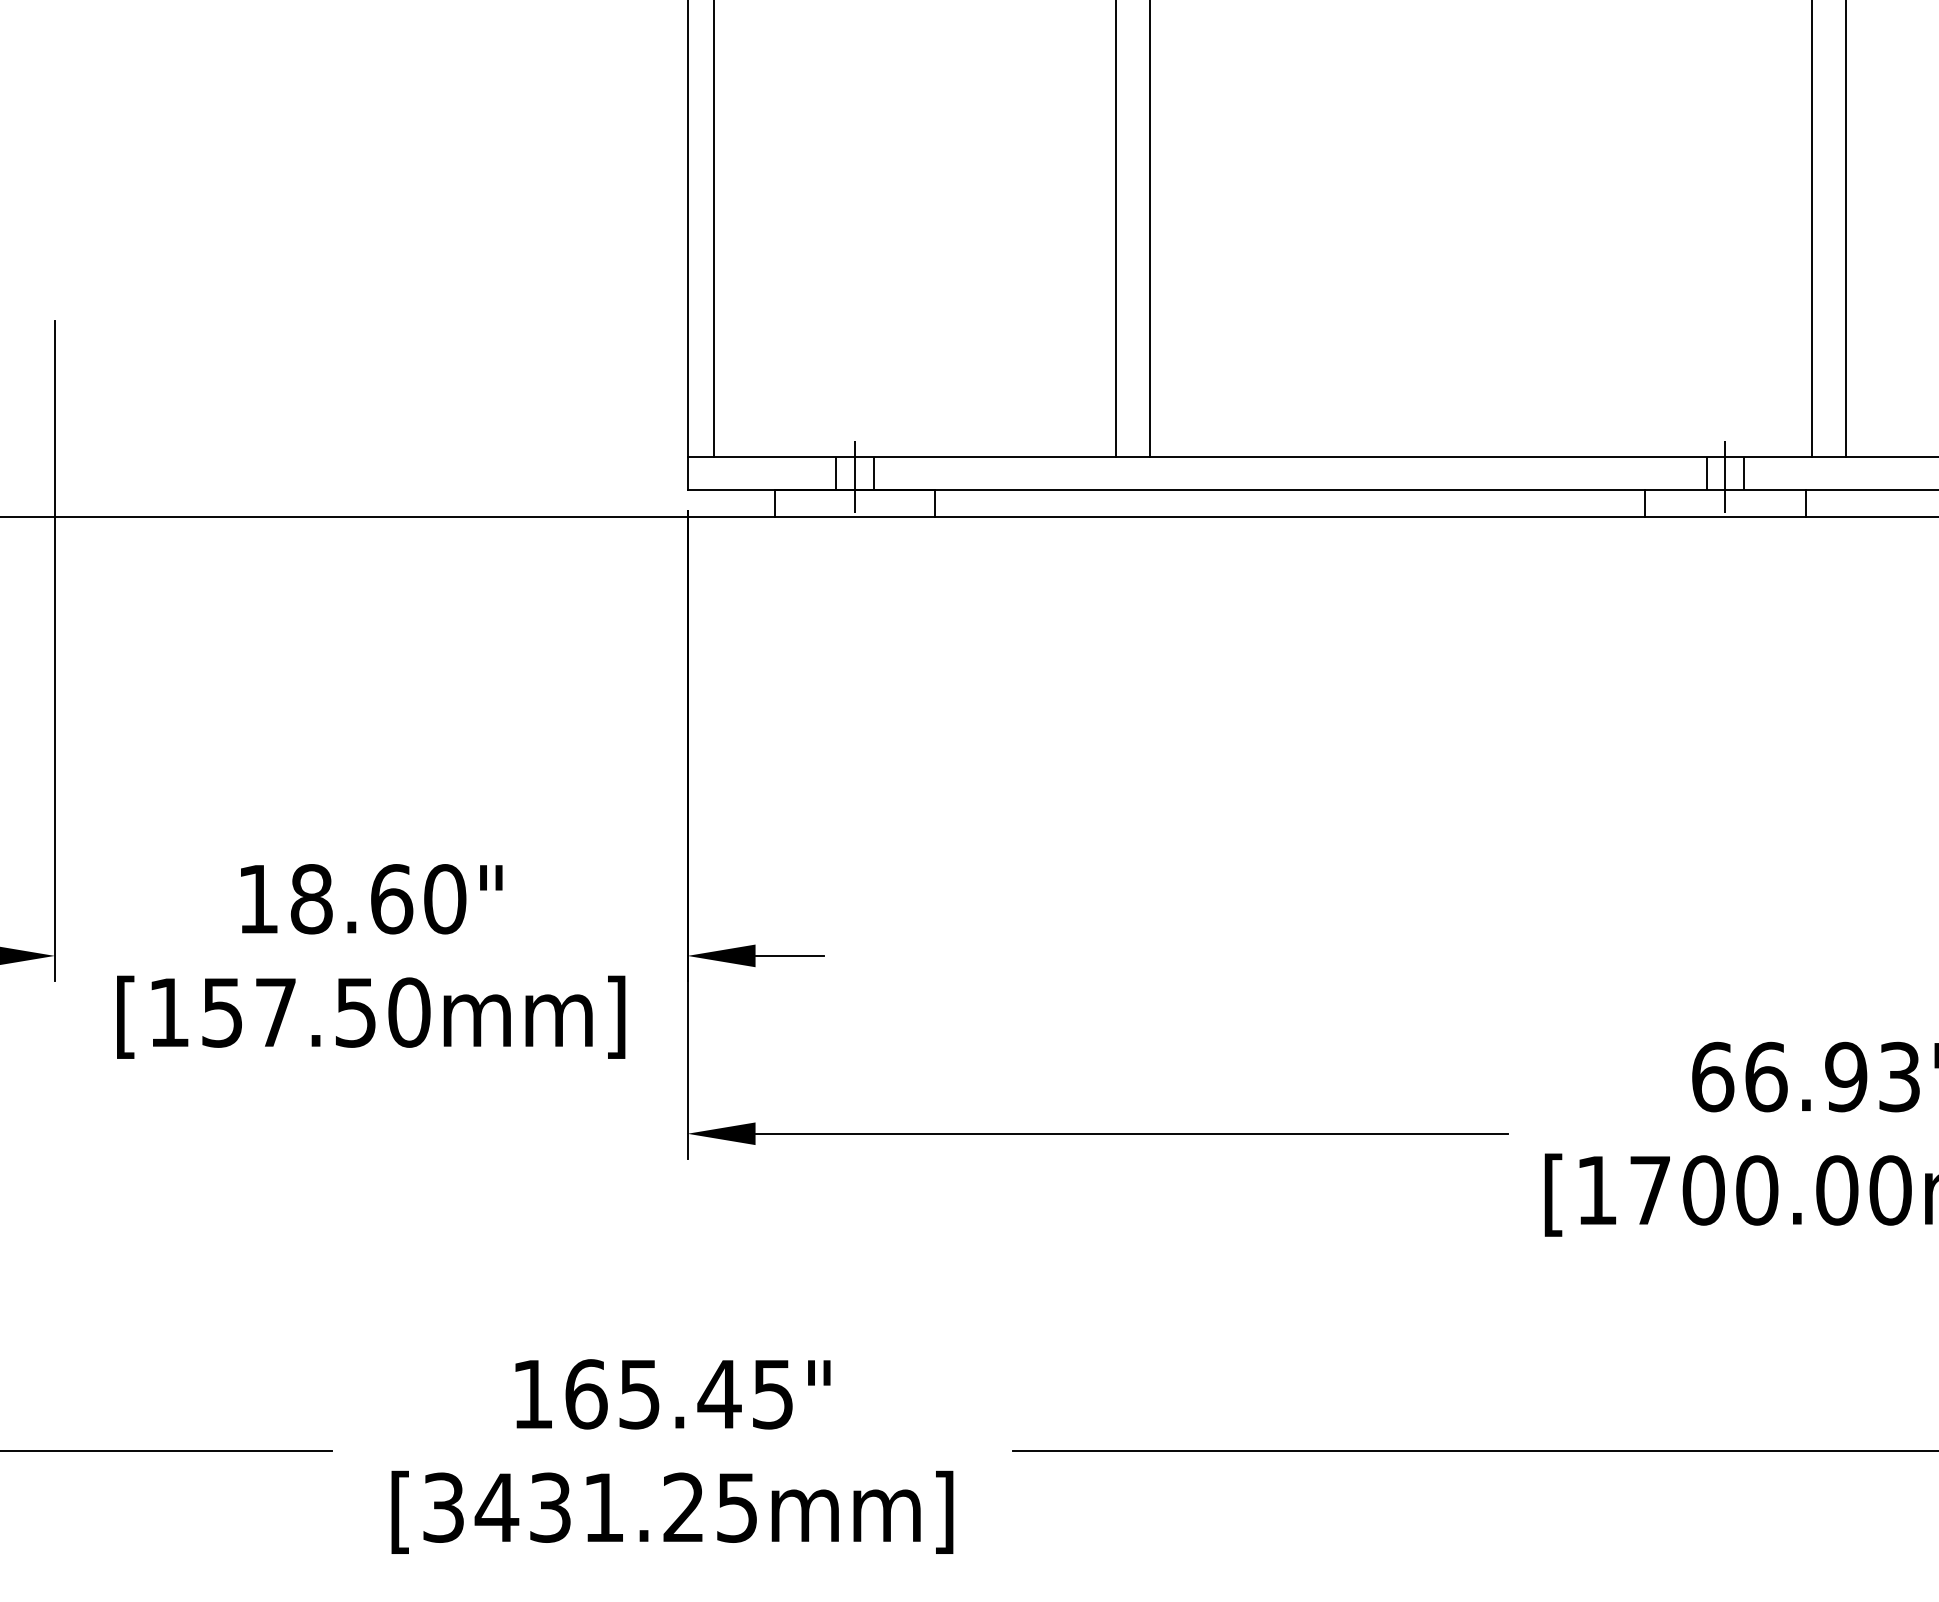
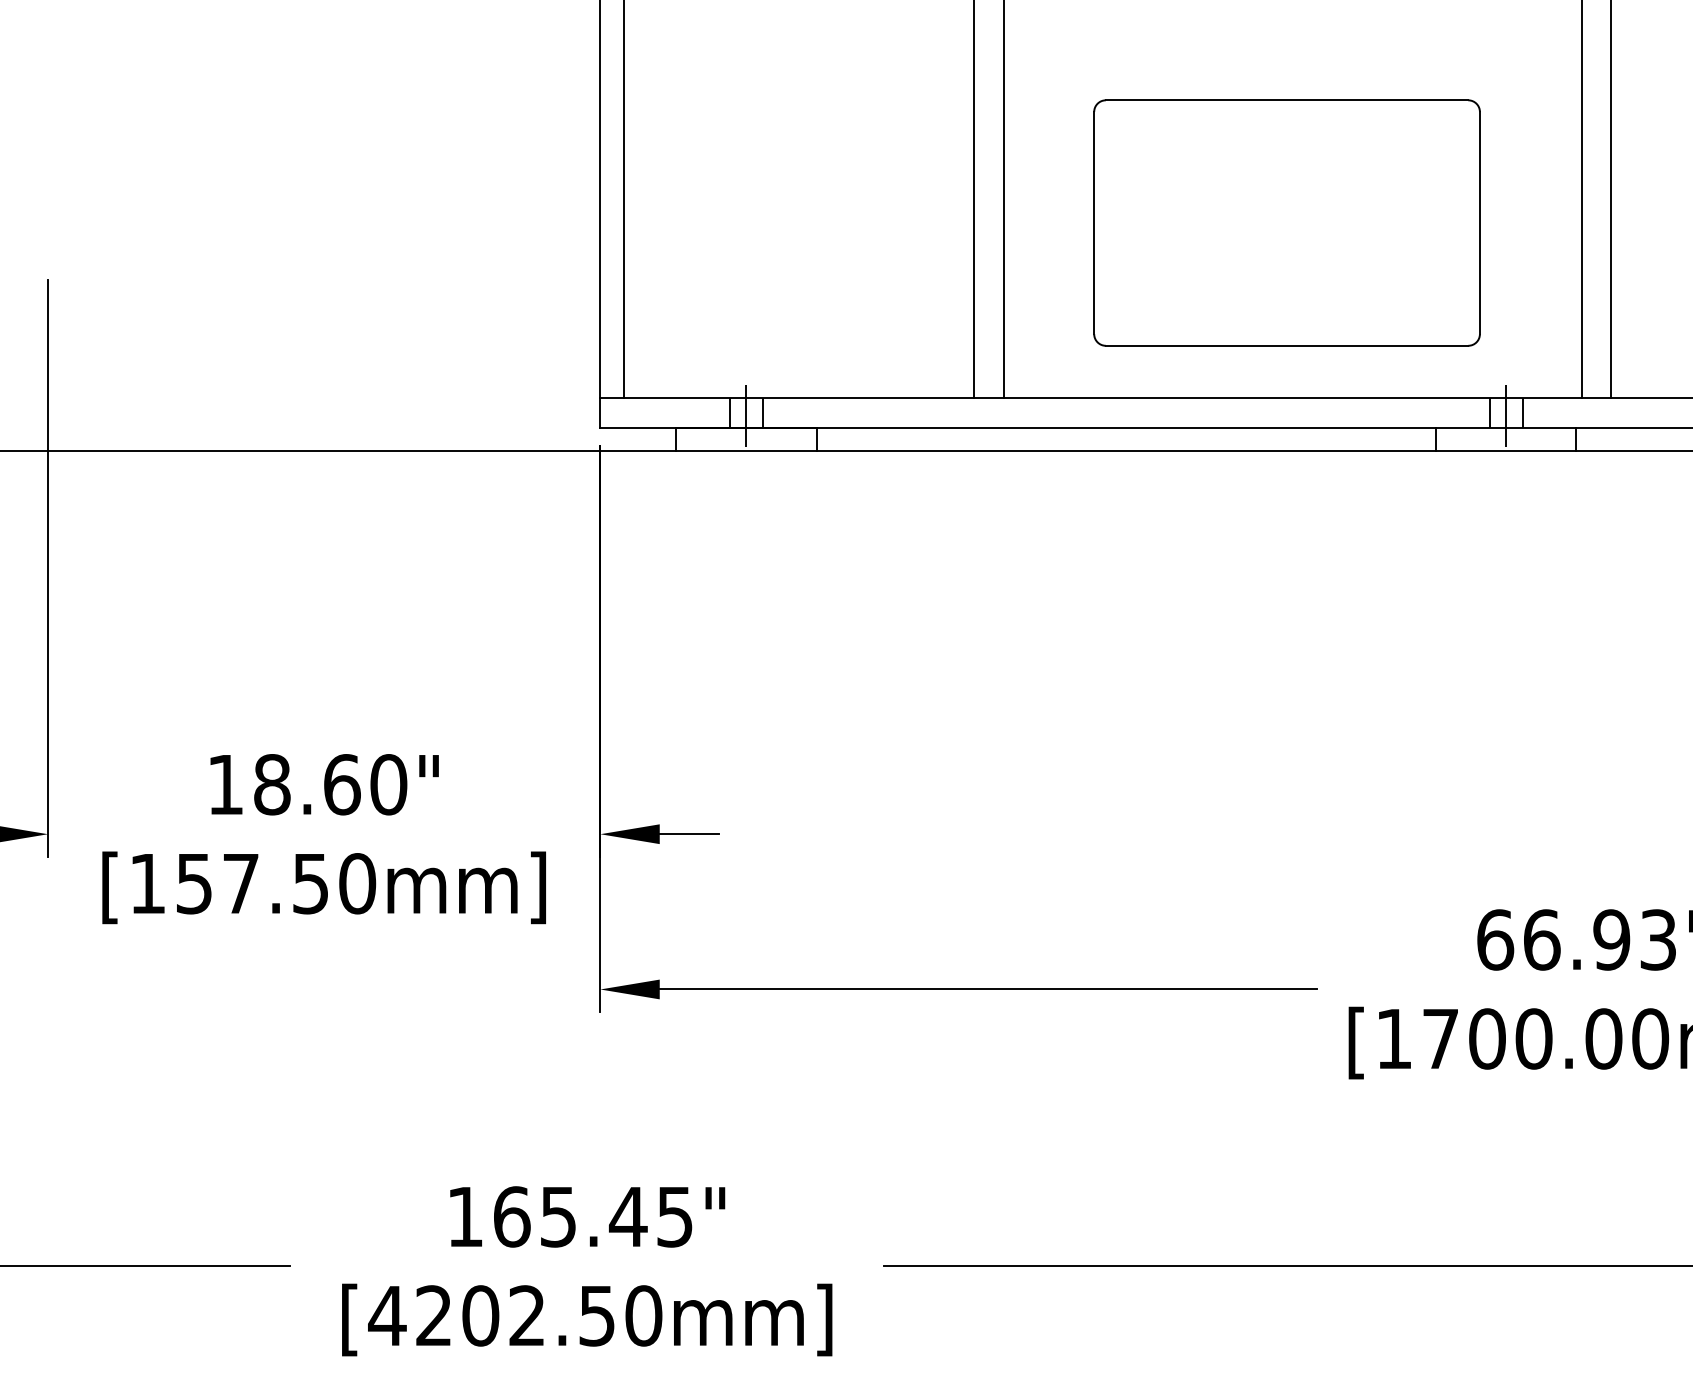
part: (1474, 255) -> (1287, 222), added
text: (589, 1507) -> (514, 1315), [3431.25mm] -> [4202.50mm]

